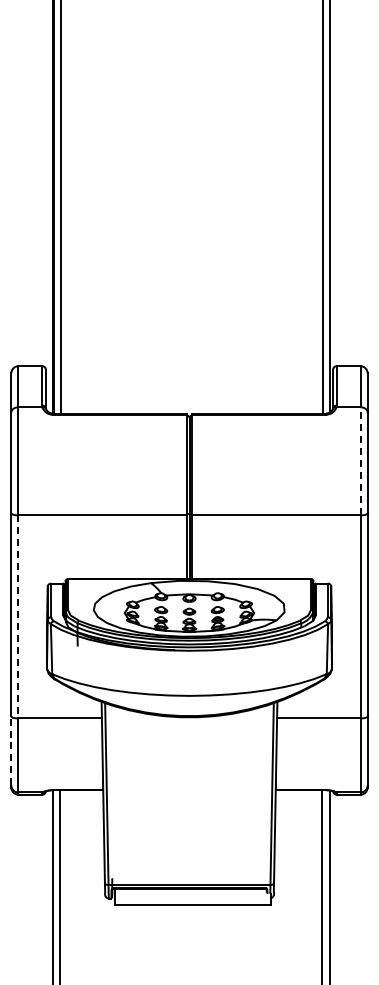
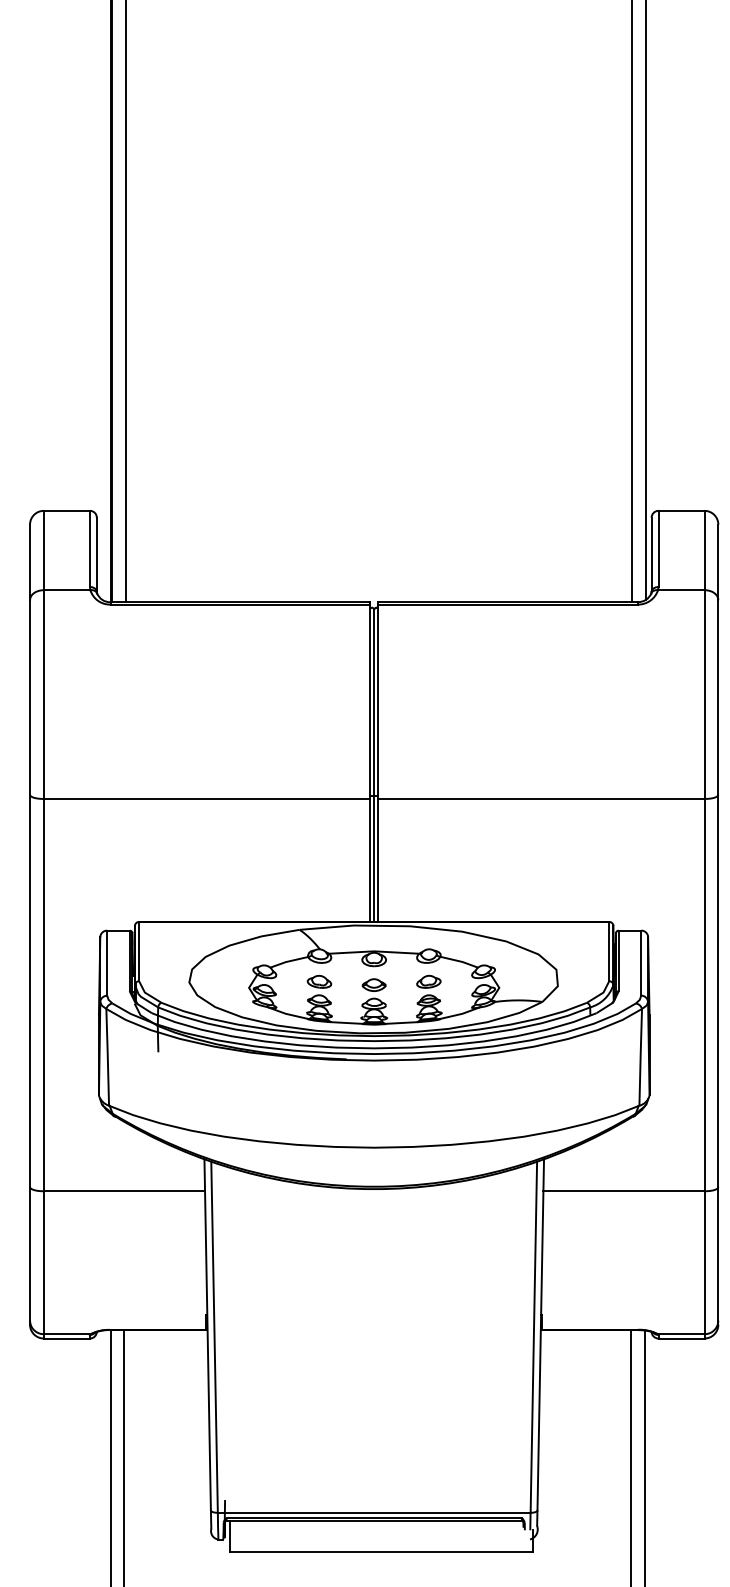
line: (360, 460) -> (704, 692), dashed -> solid
line: (18, 616) -> (43, 994), dashed -> solid
line: (11, 750) -> (30, 1253), dashed -> solid

